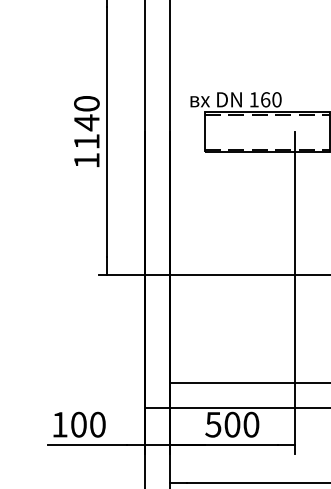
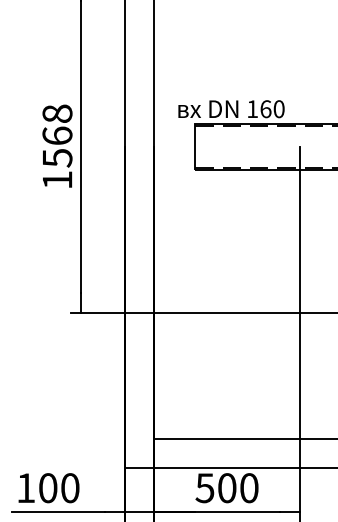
text: (86, 122) -> (57, 135), 1140 -> 1568

